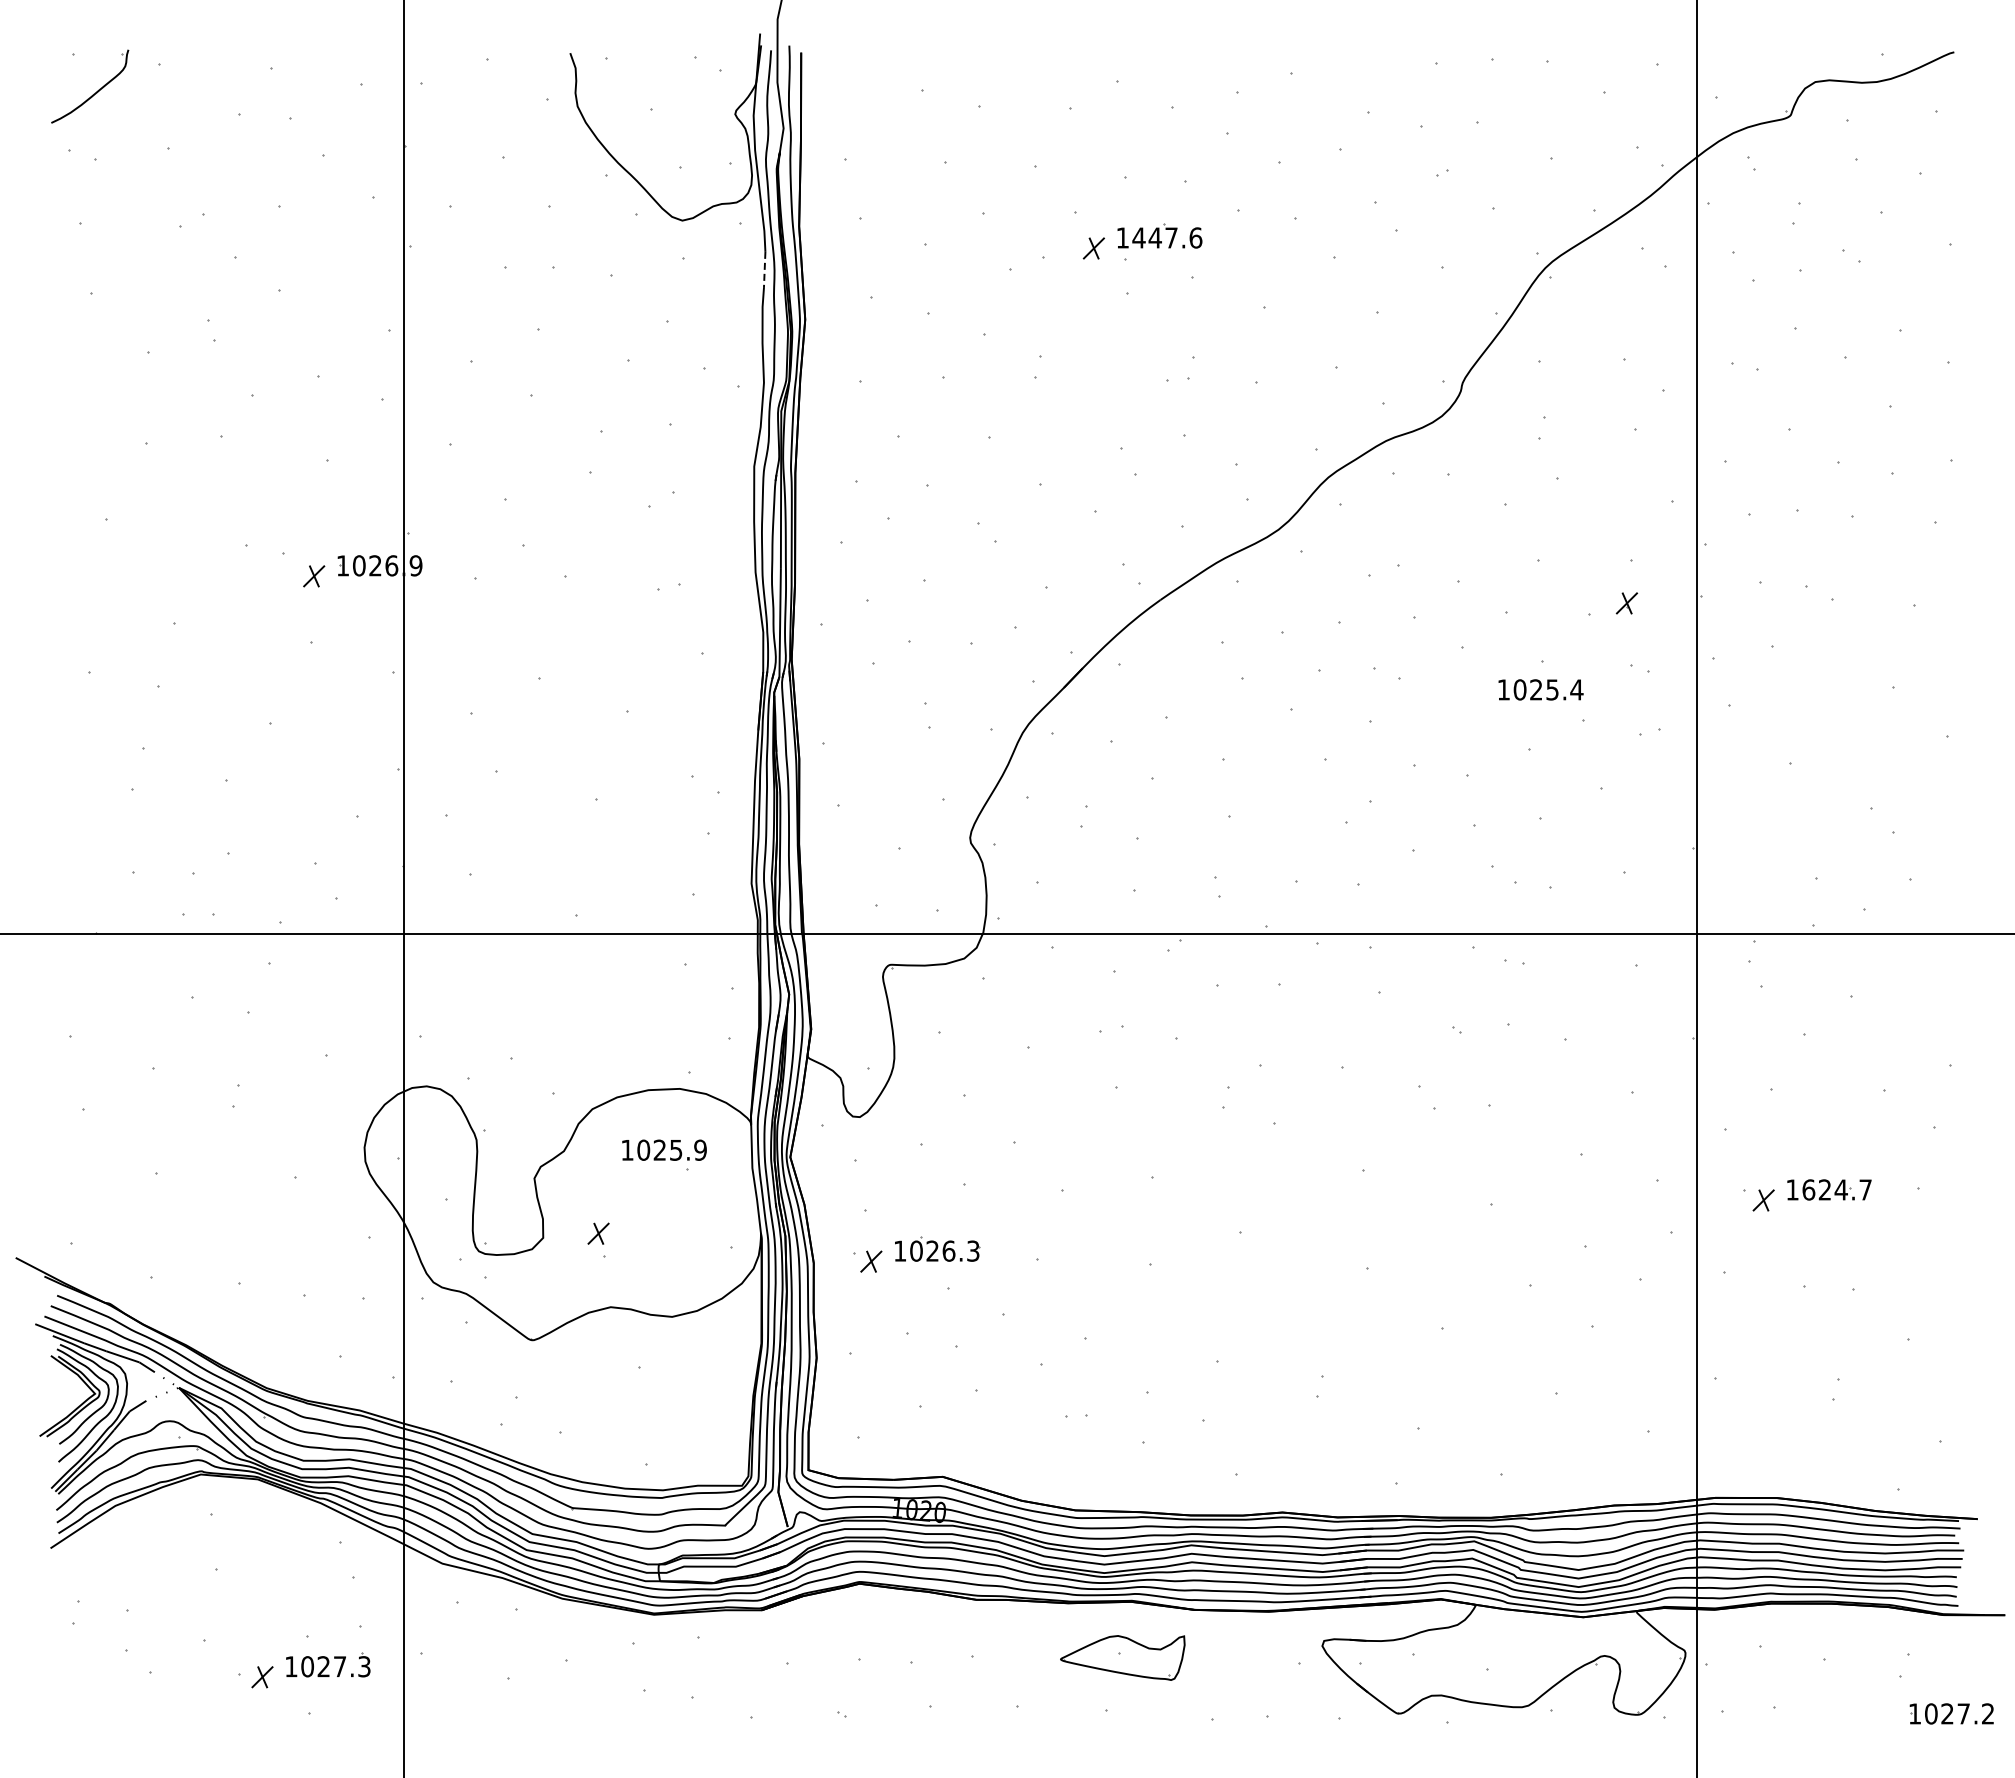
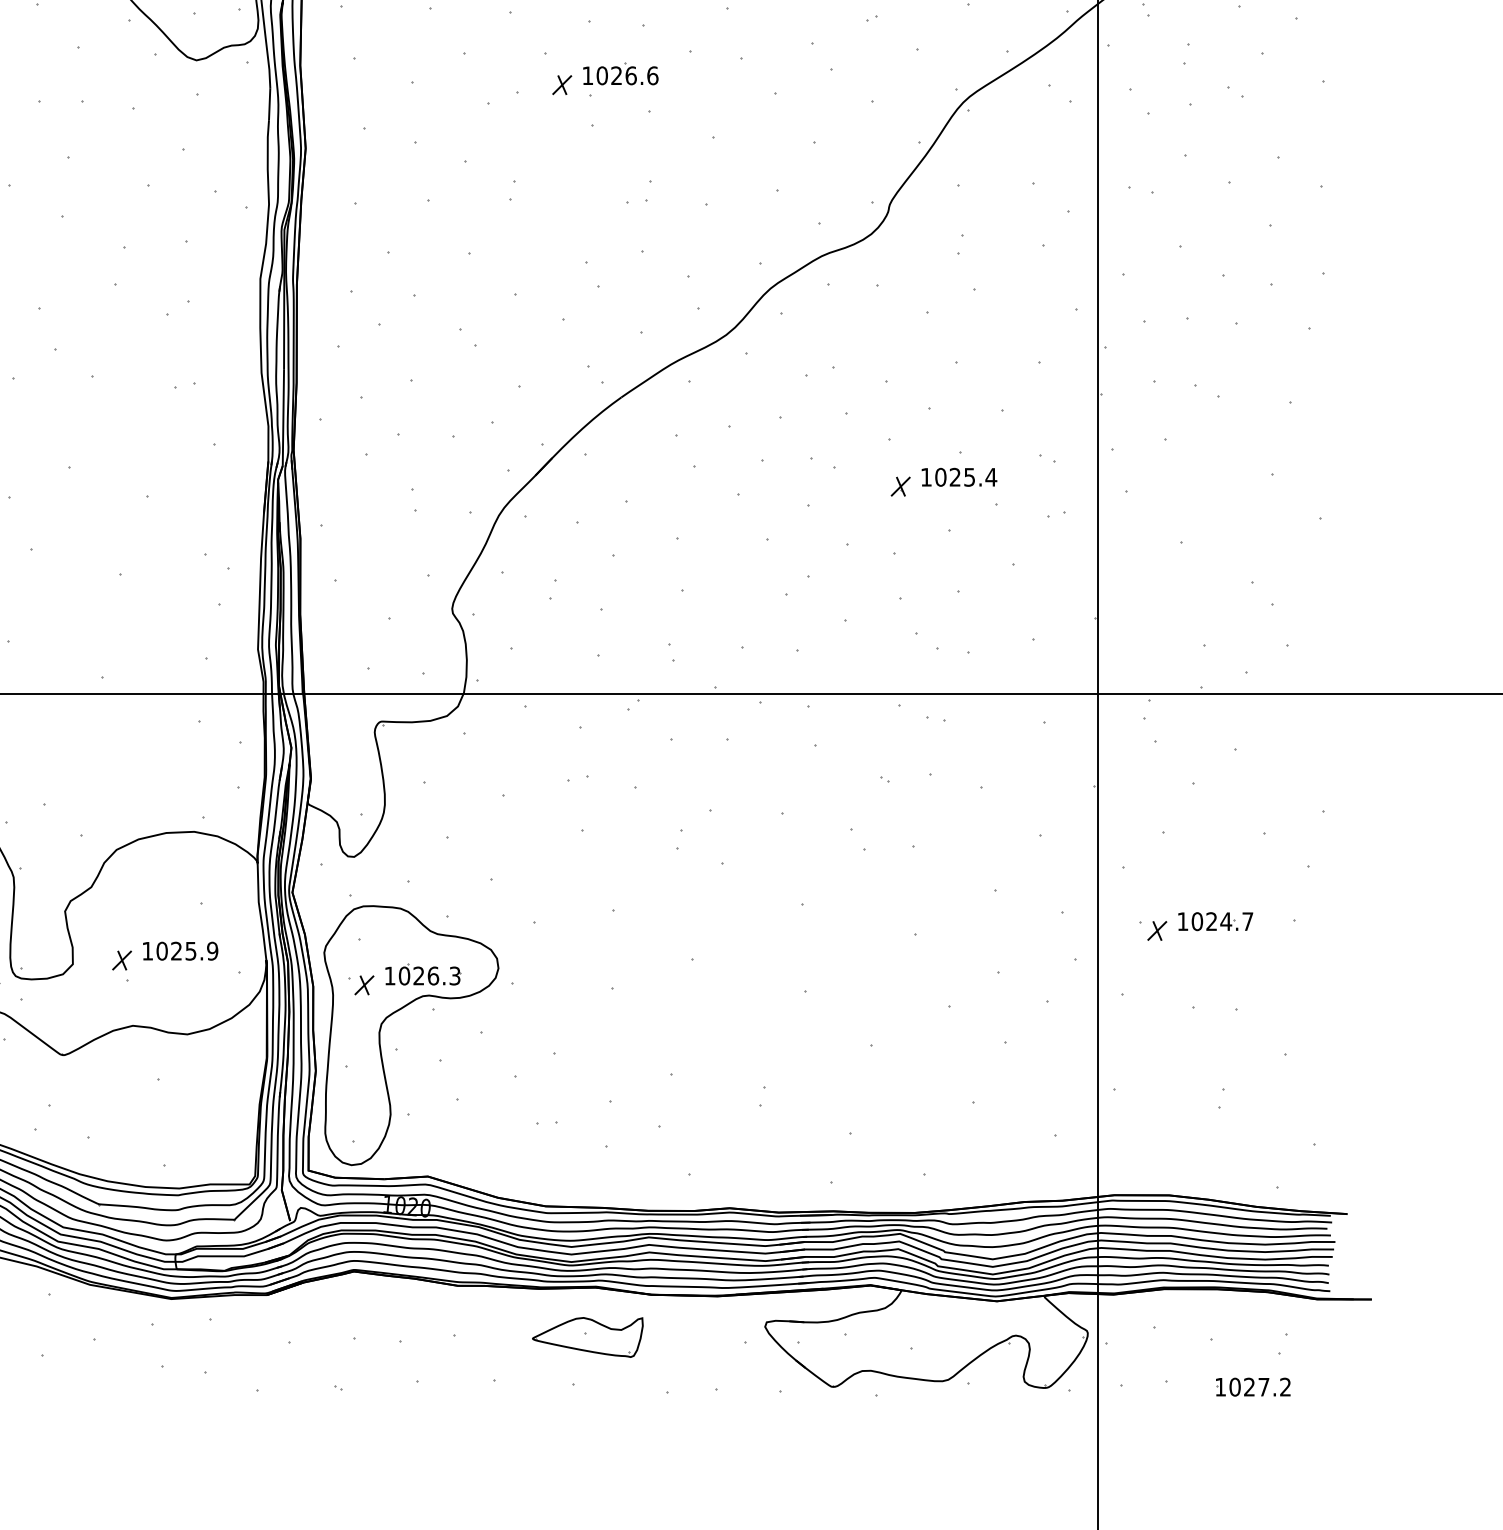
text: (1155, 237) -> (616, 75), 1447.6 -> 1026.6
line: (764, 270) -> (269, 104), dashed -> solid
part: (1626, 603) -> (900, 486), moved
text: (664, 1149) -> (180, 950), moved
text: (1808, 1189) -> (1197, 921), 1624.7 -> 1024.7
part: (910, 1290) -> (399, 1010), added
part: (1951, 1713) -> (1253, 1386), moved

